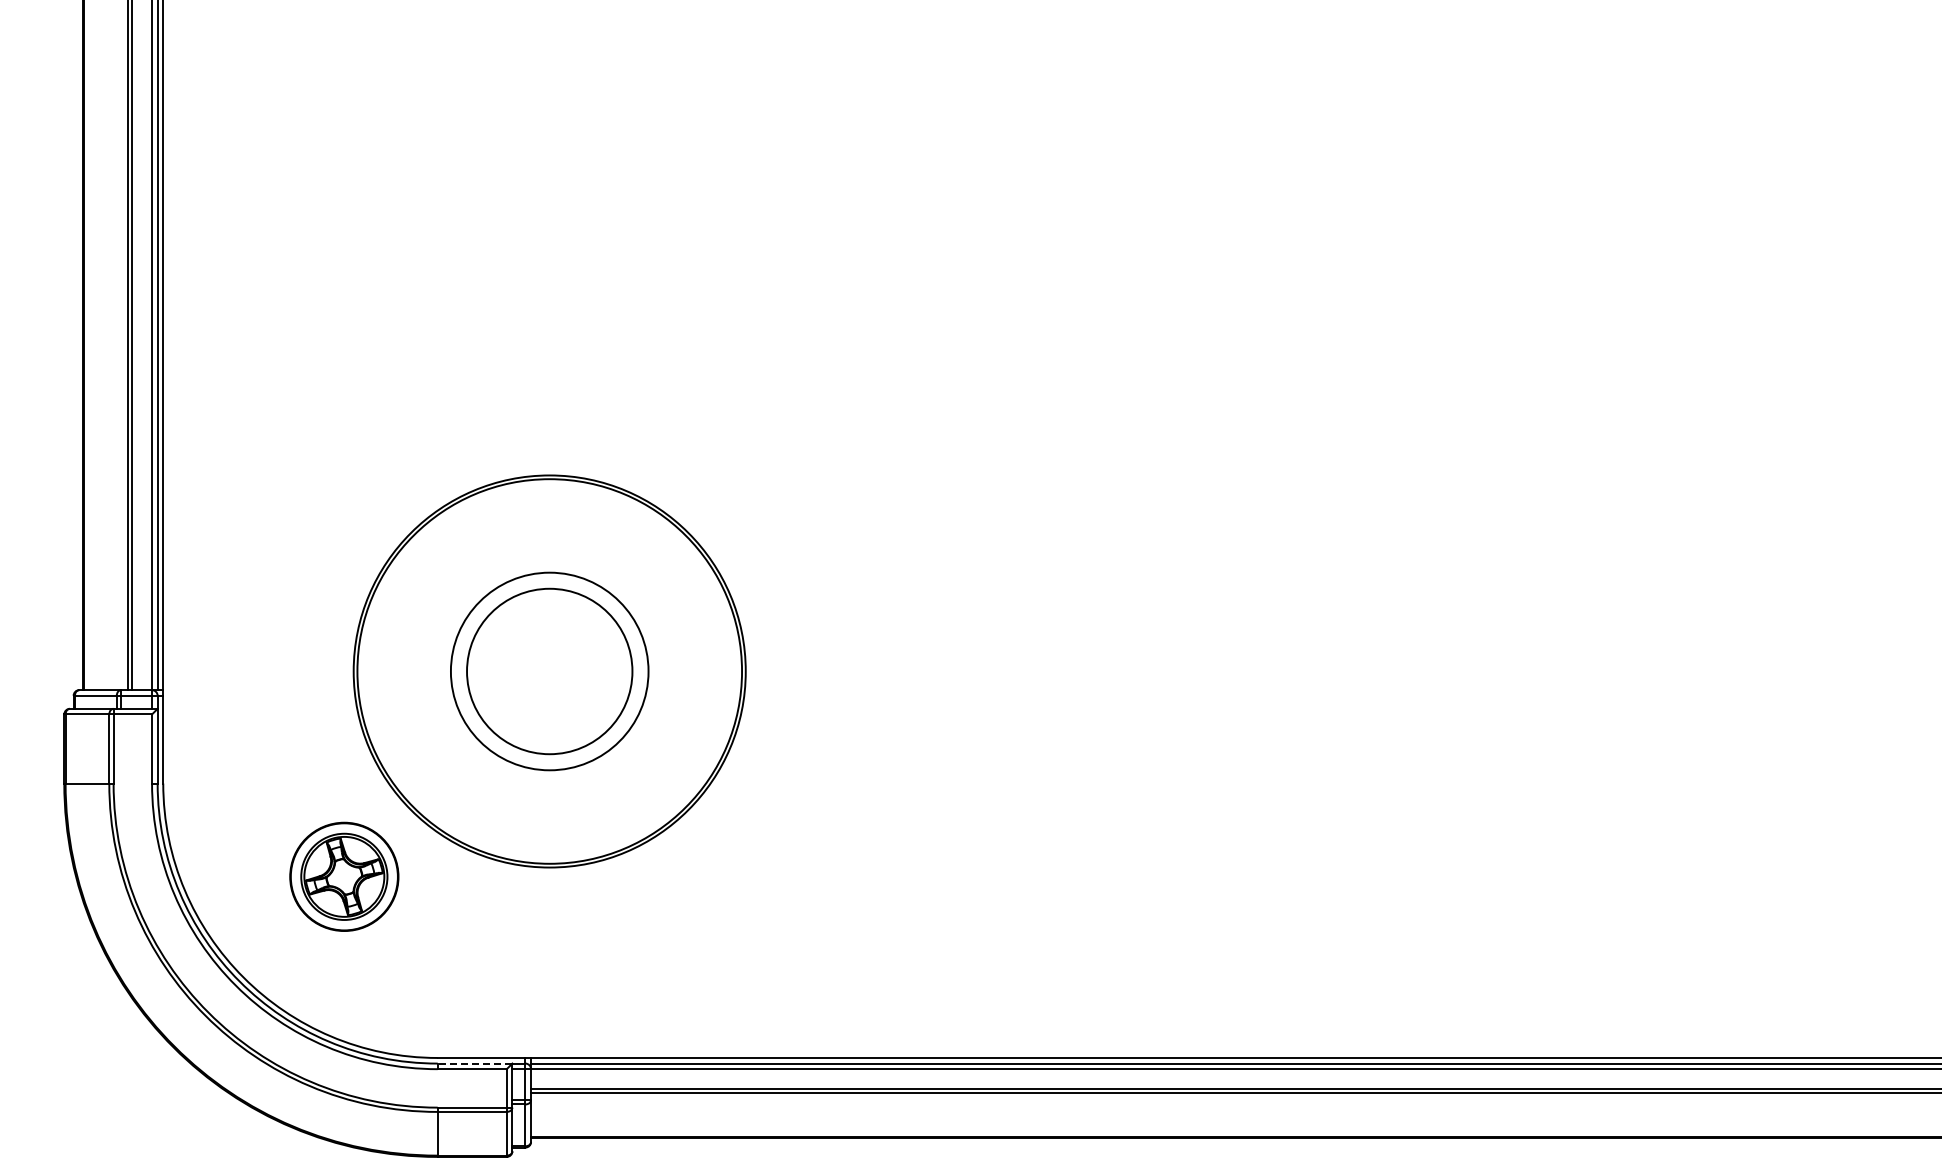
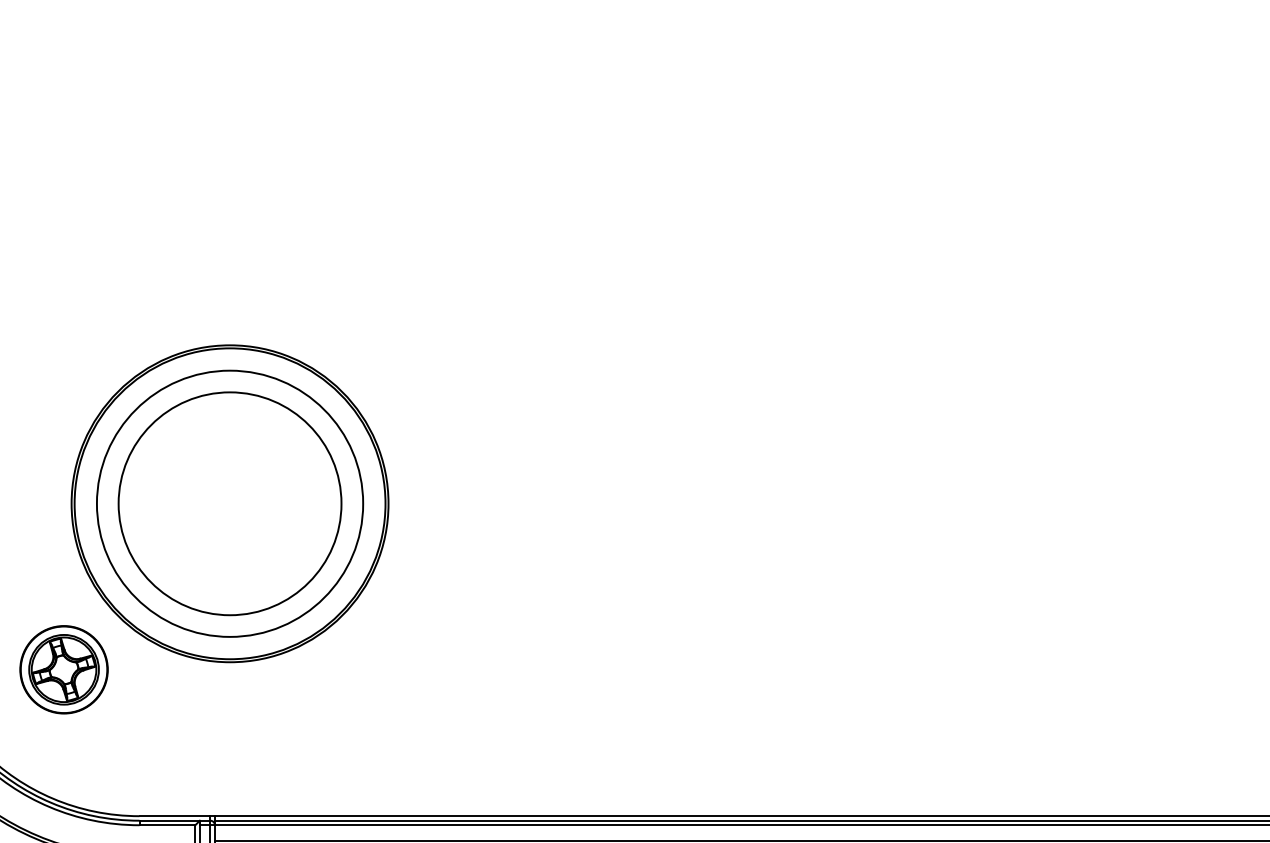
circle: (549, 671) -> (229, 503), size x1.67
circle: (549, 671) -> (229, 503), size x1.67
line: (474, 1063) -> (169, 820), dashed -> solid

